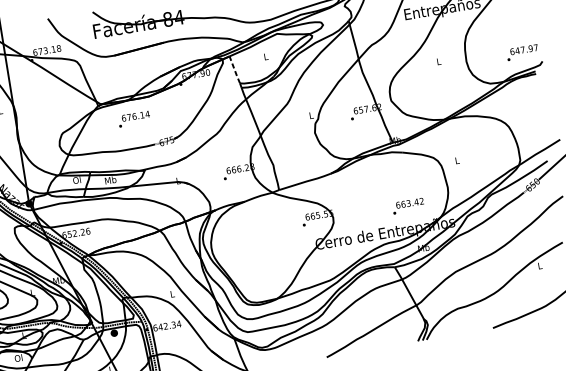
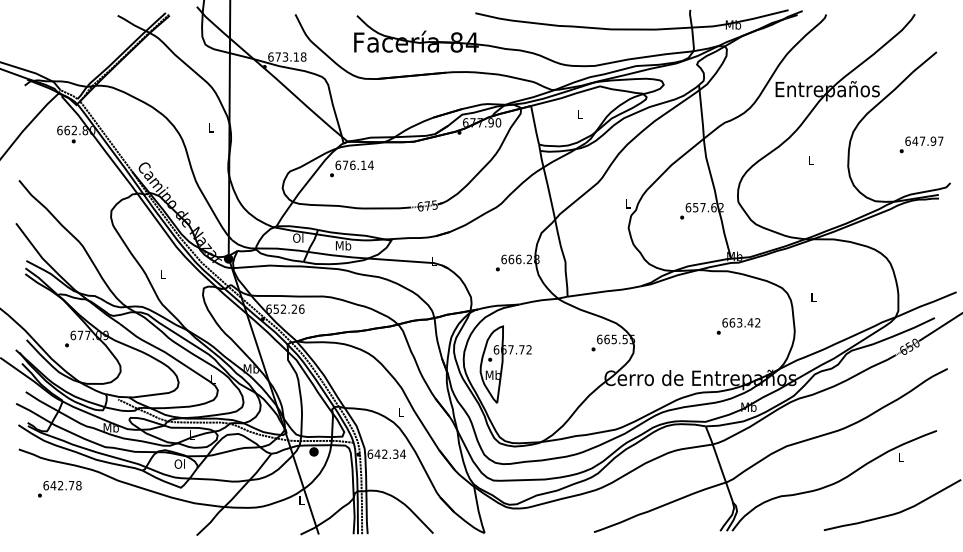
text: (522, 52) -> (921, 144), moved
line: (235, 70) -> (535, 126), dashed -> solid
text: (133, 118) -> (351, 168), moved
text: (408, 206) -> (738, 326), moved
part: (242, 246) -> (505, 364), added

